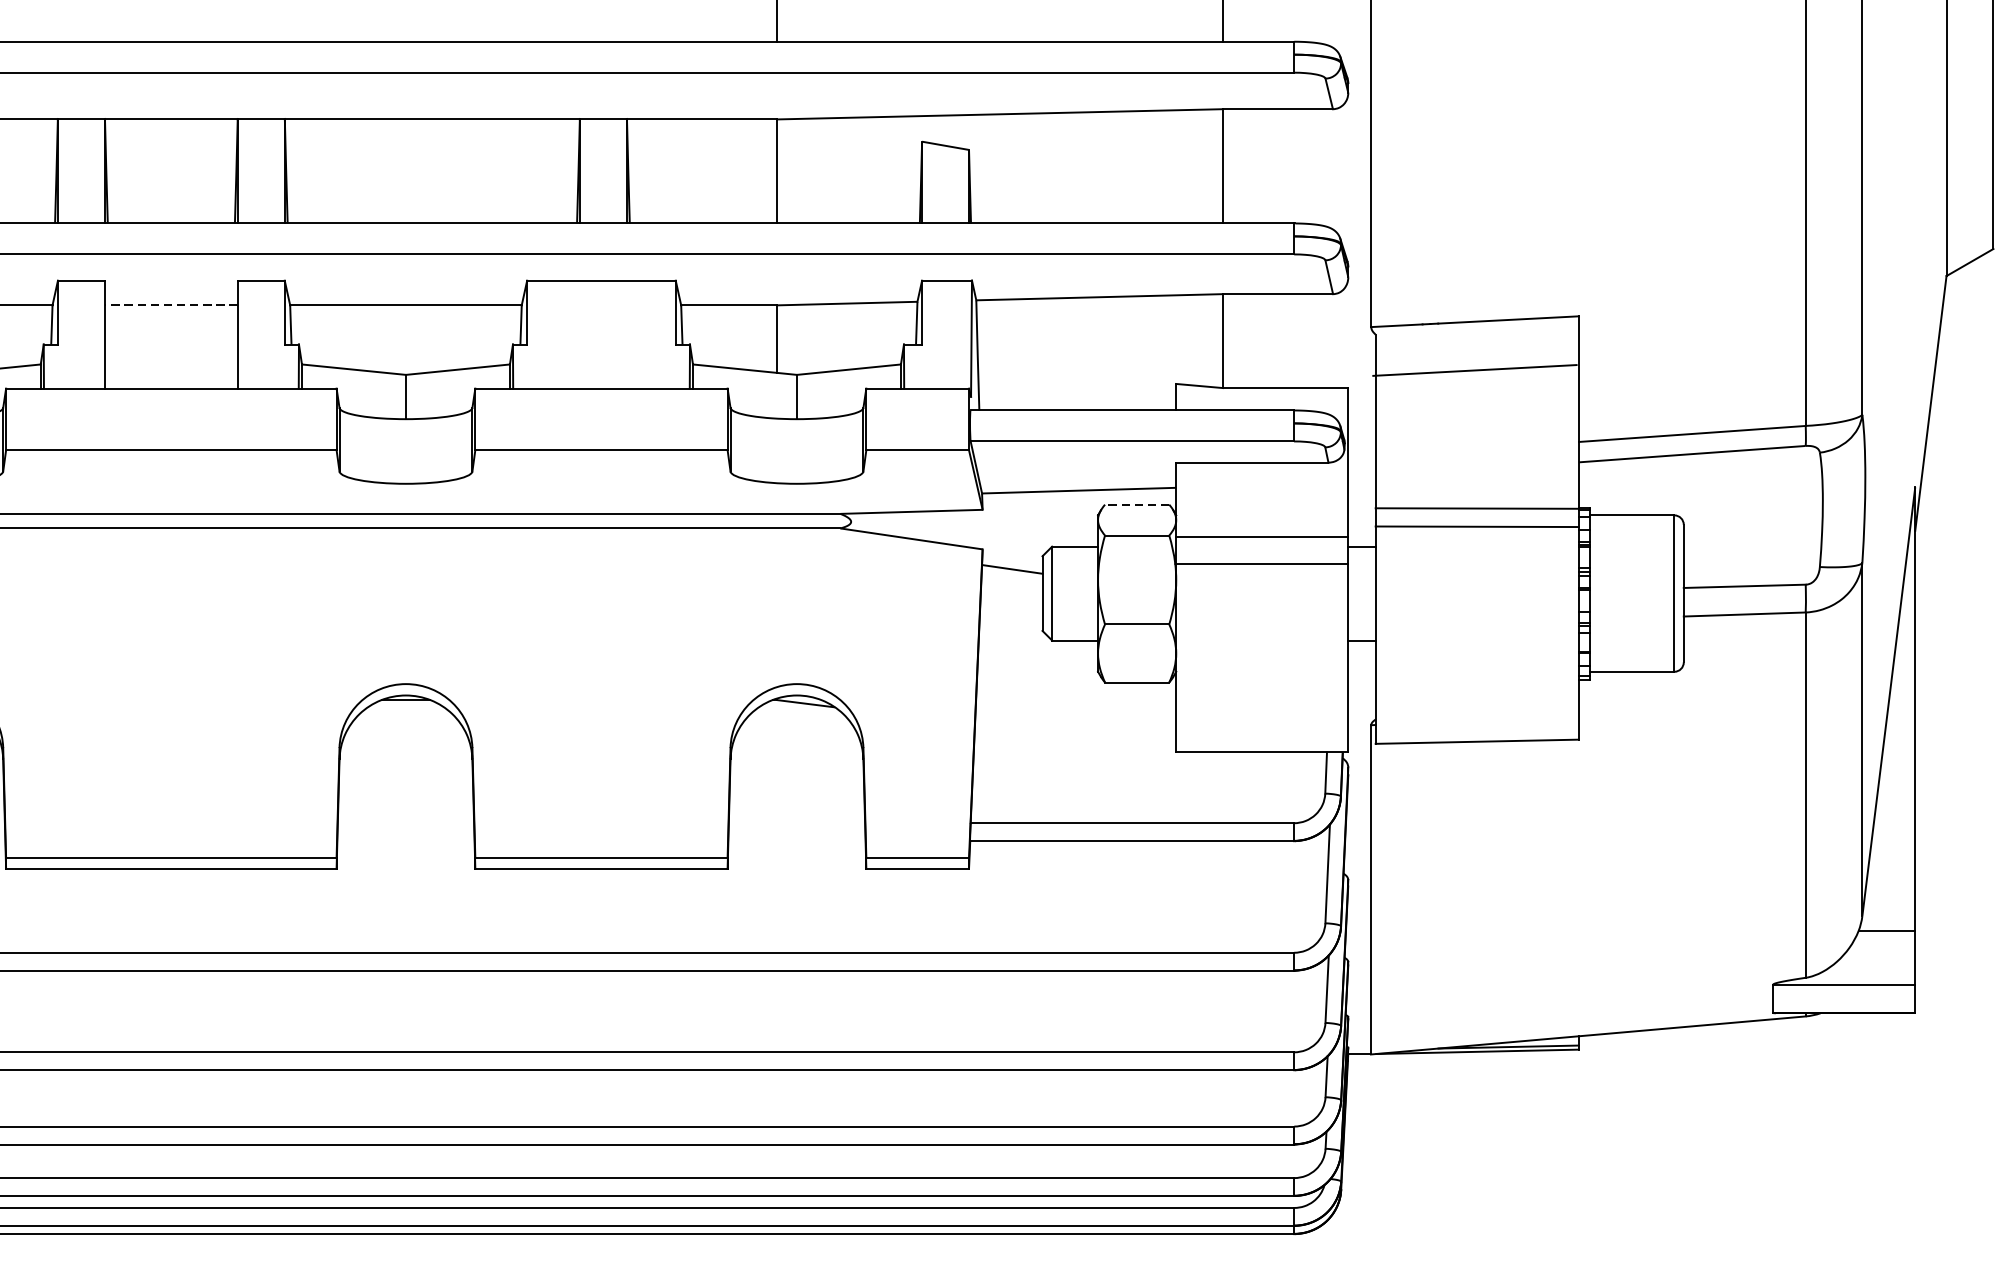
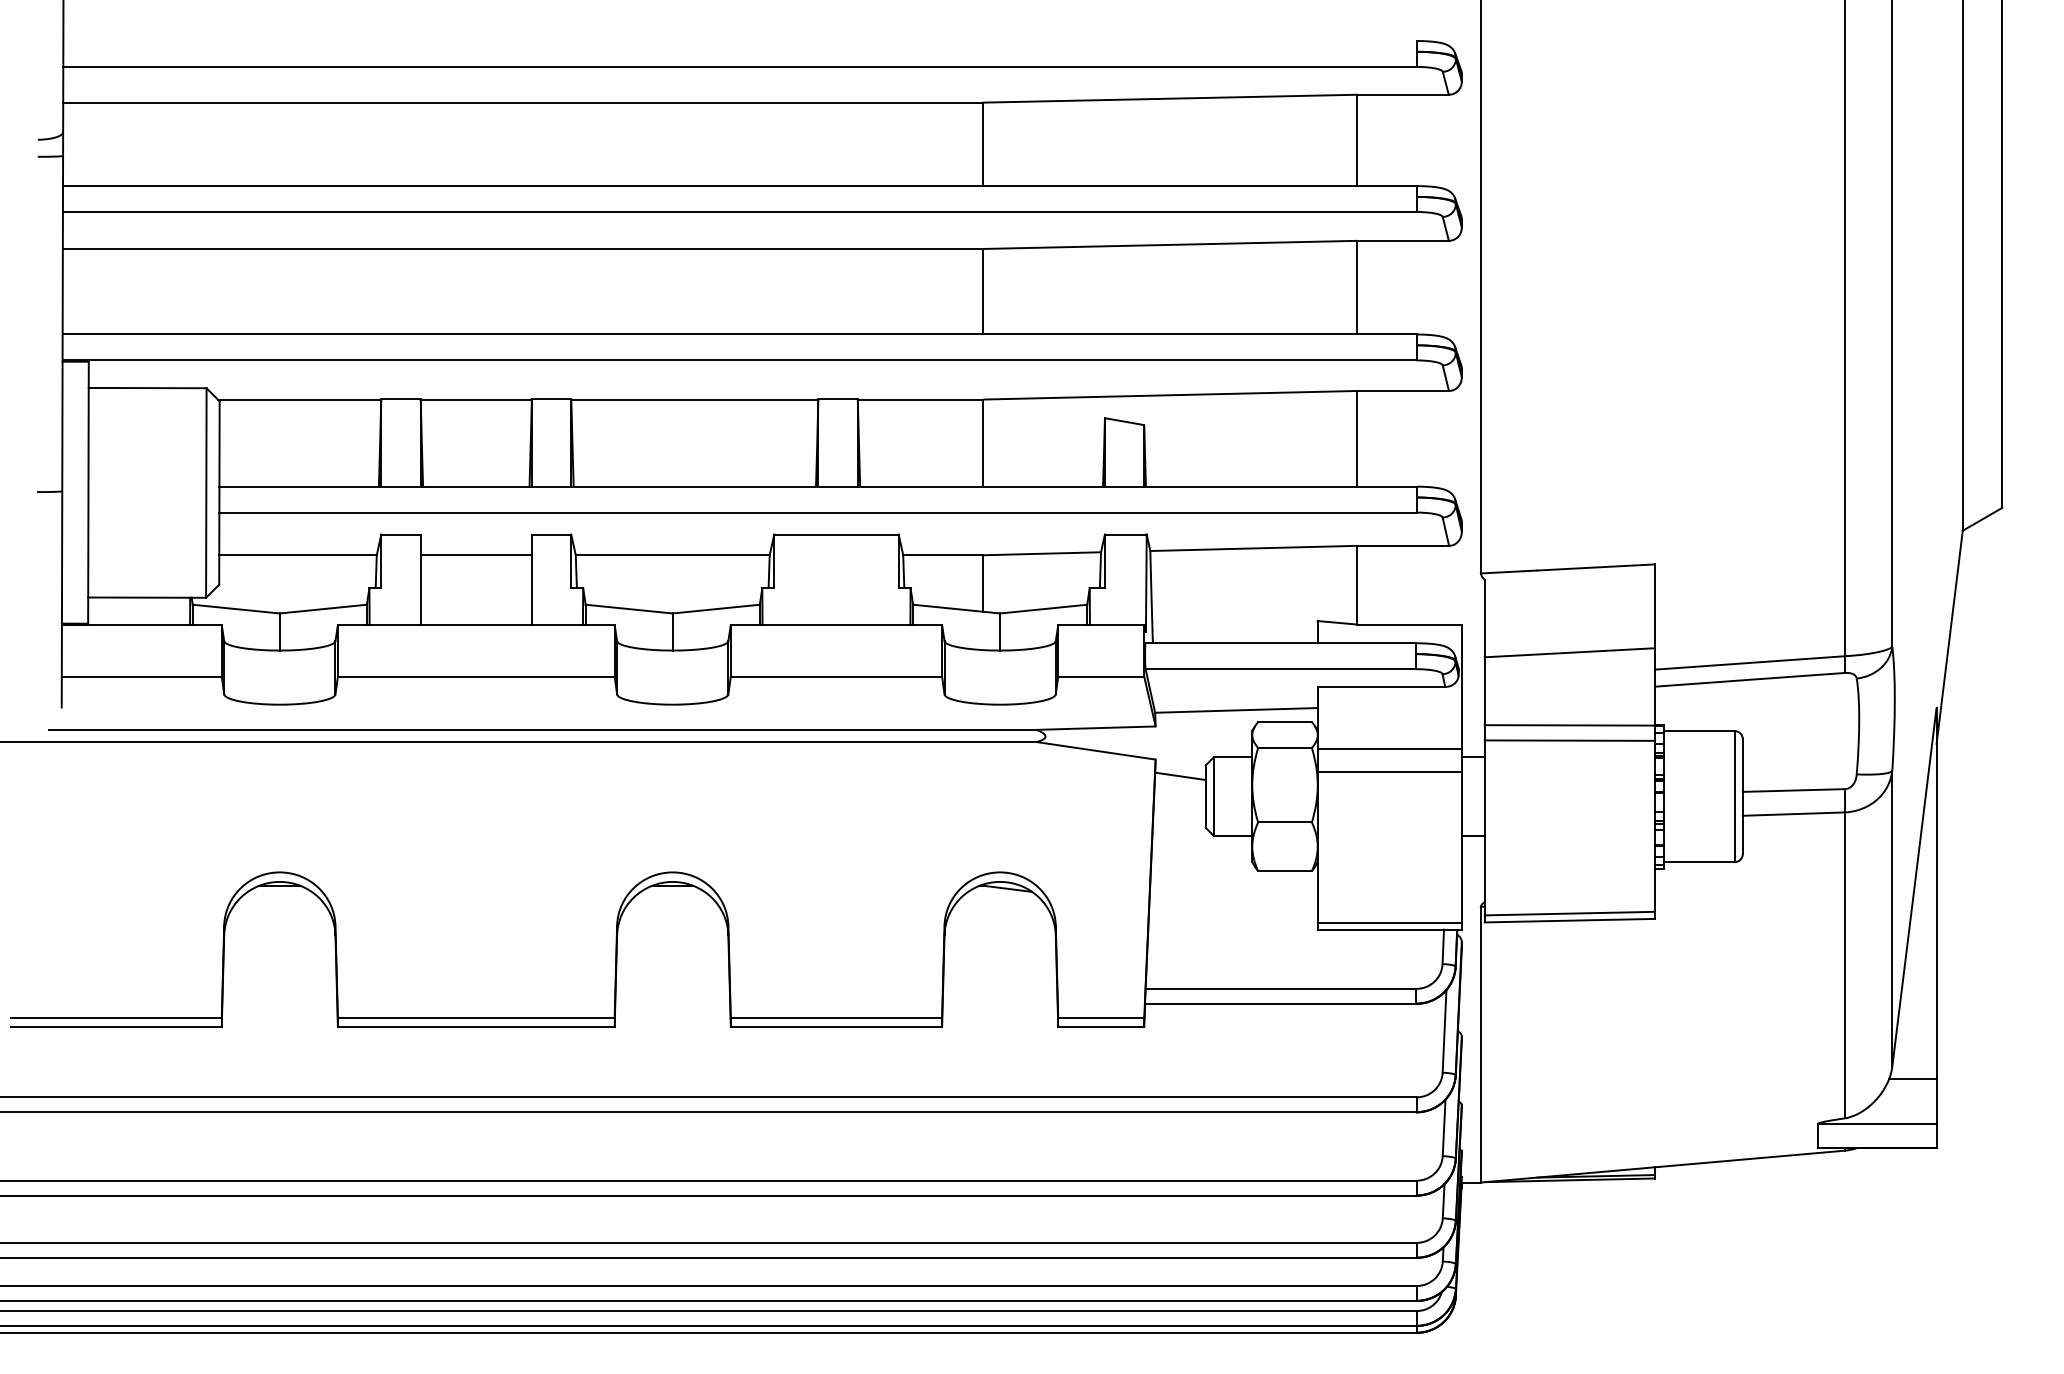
line: (171, 305) -> (476, 555), dashed -> solid
line: (1474, 370) -> (1569, 652), moved
line: (1137, 505) -> (1285, 722), dashed -> solid
line: (1476, 733) -> (1569, 913), added
line: (1261, 743) -> (1389, 922), added

